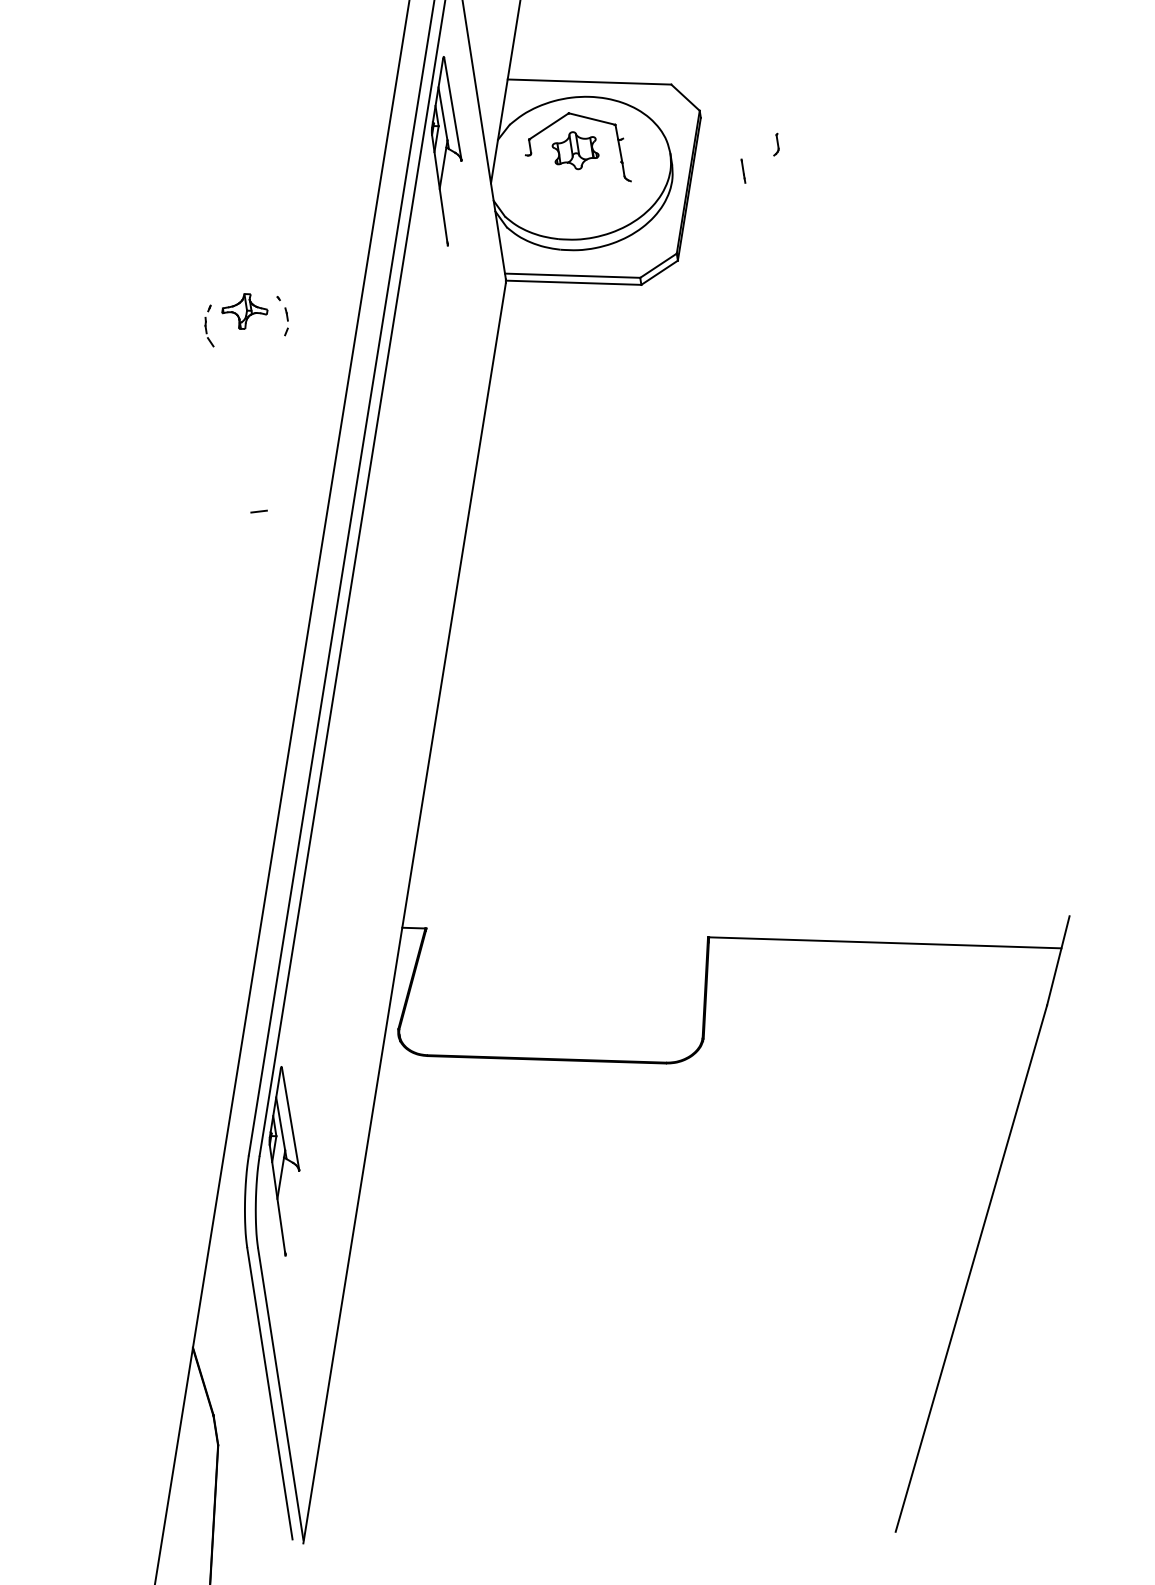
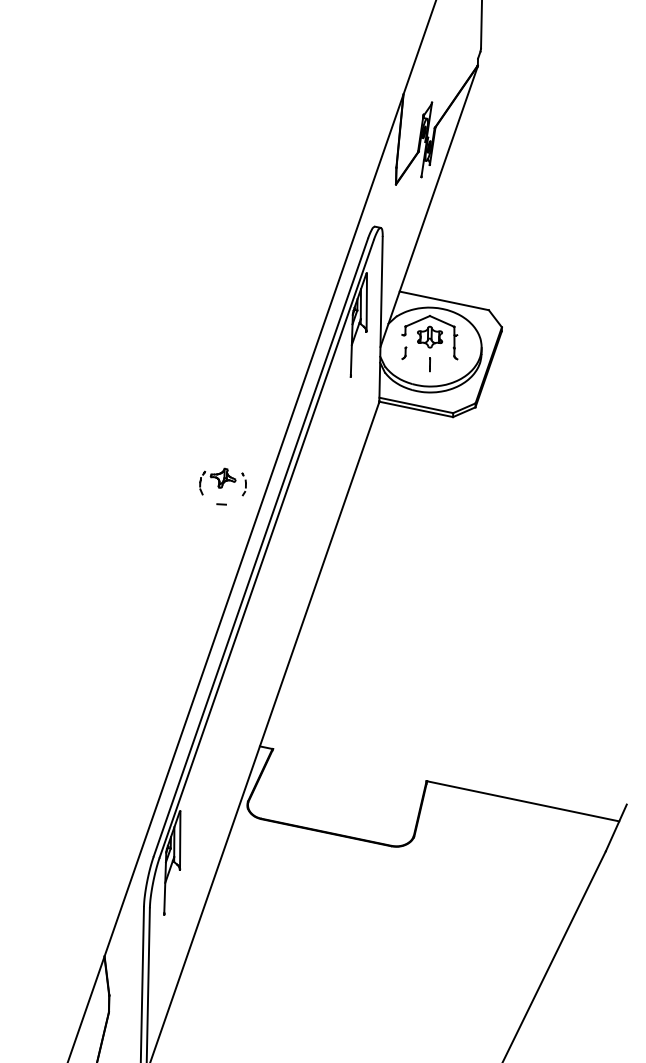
part: (775, 143) -> (404, 352), moved
line: (742, 171) -> (429, 364), moved
part: (244, 317) -> (222, 481), moved

